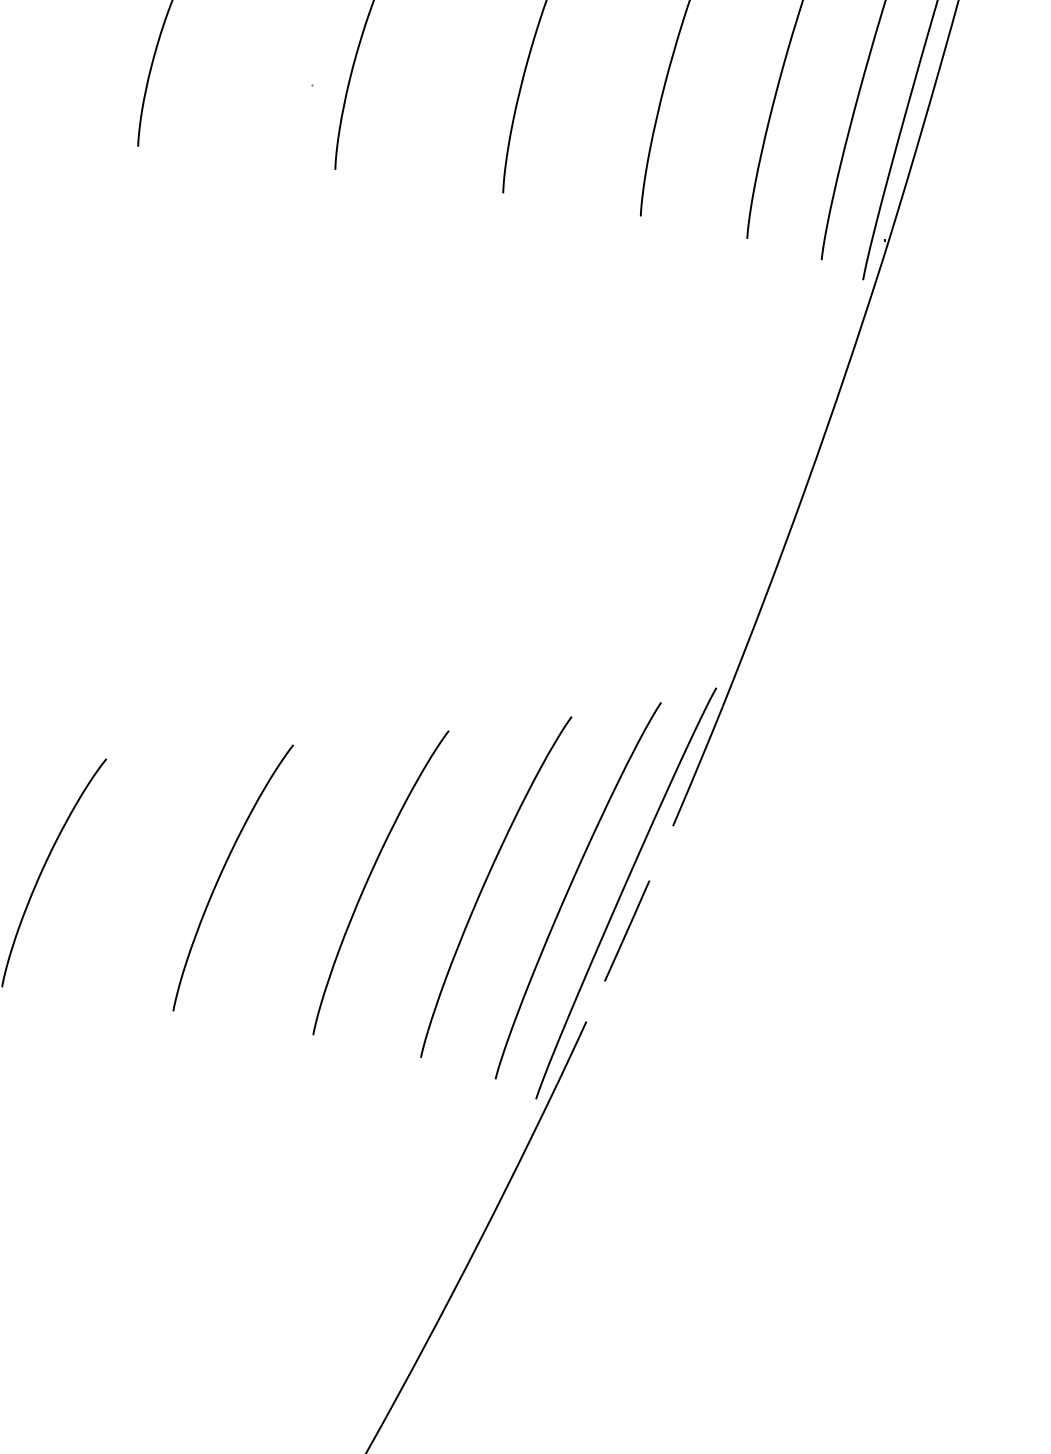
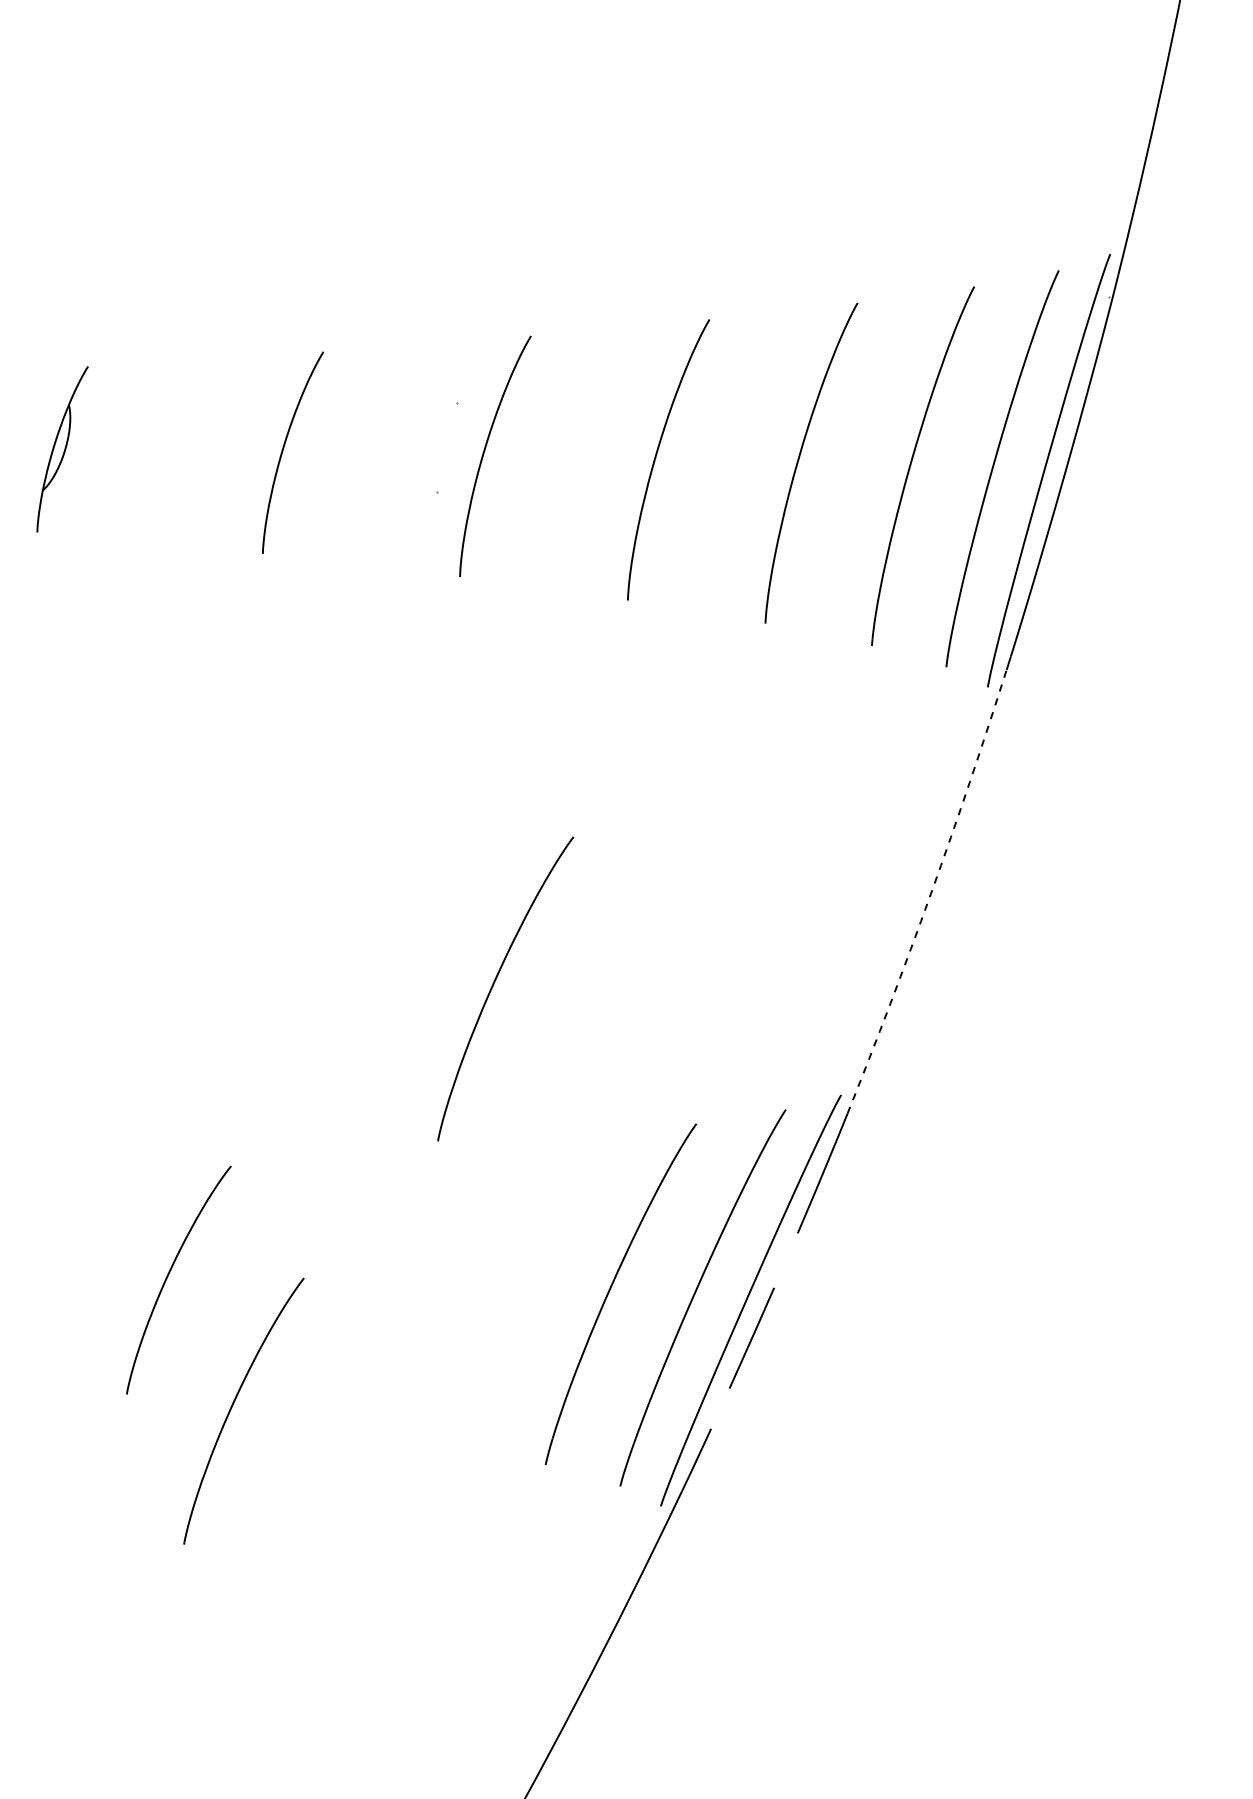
arc: (806, 486) -> (931, 893), solid -> dashed
part: (222, 872) -> (233, 1405), moved
part: (370, 876) -> (495, 982), moved

